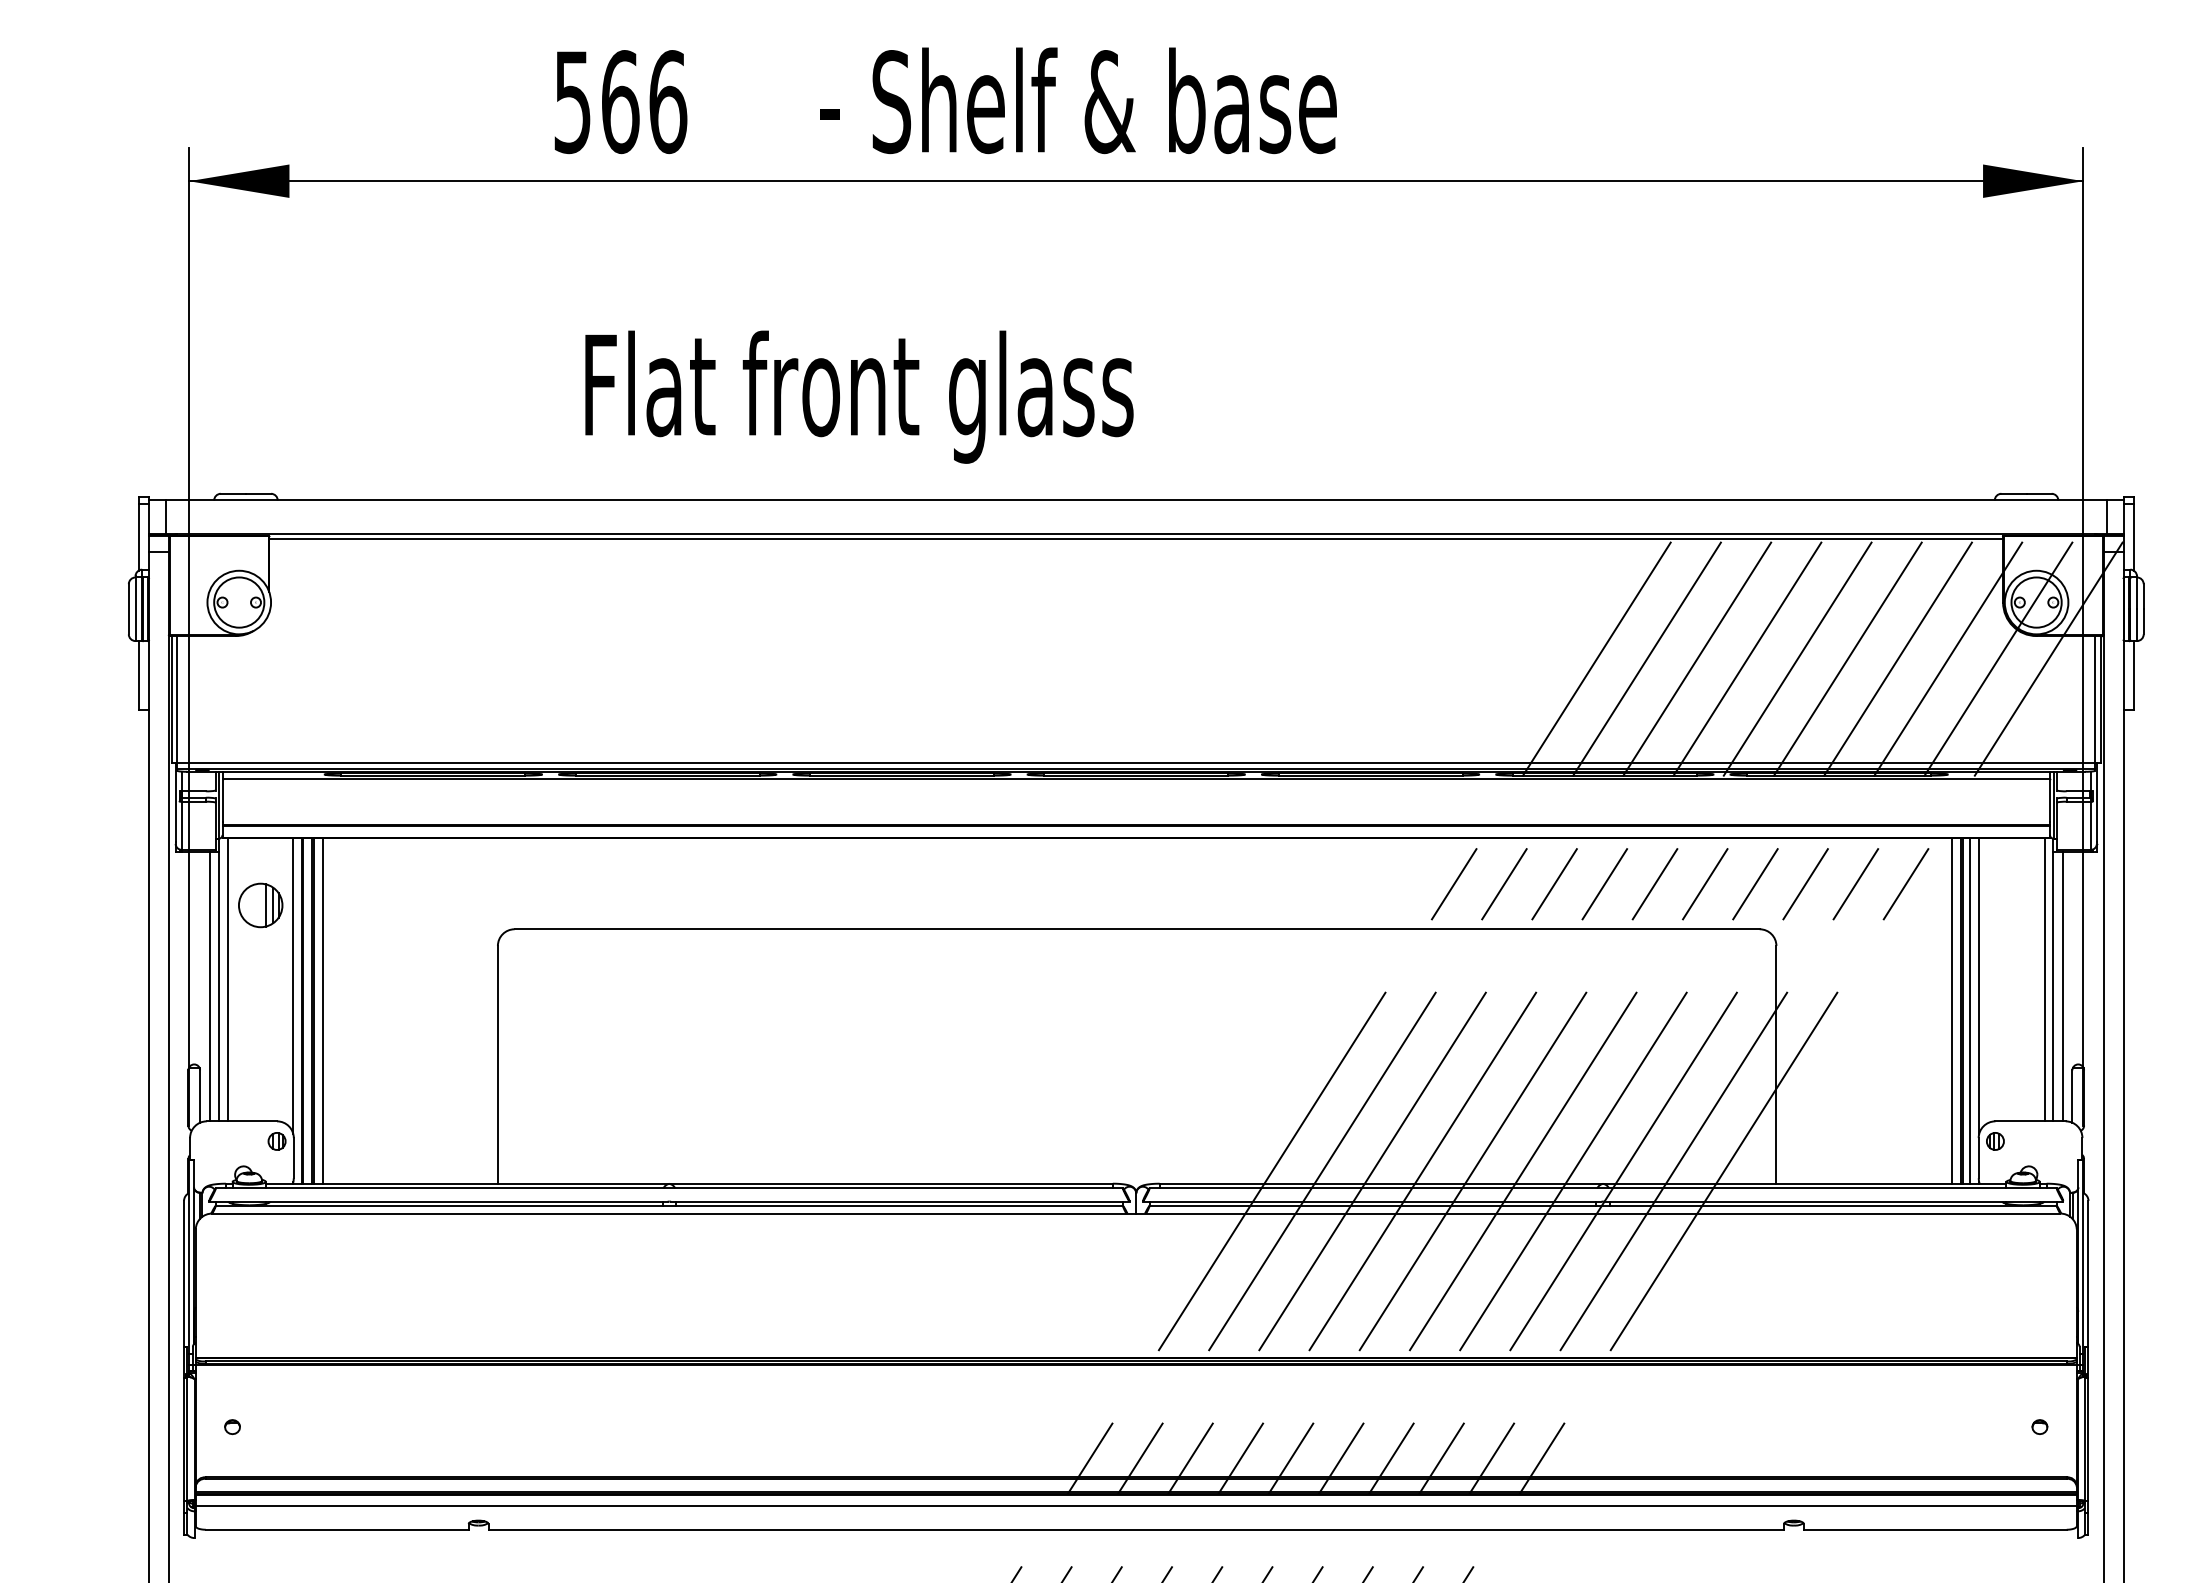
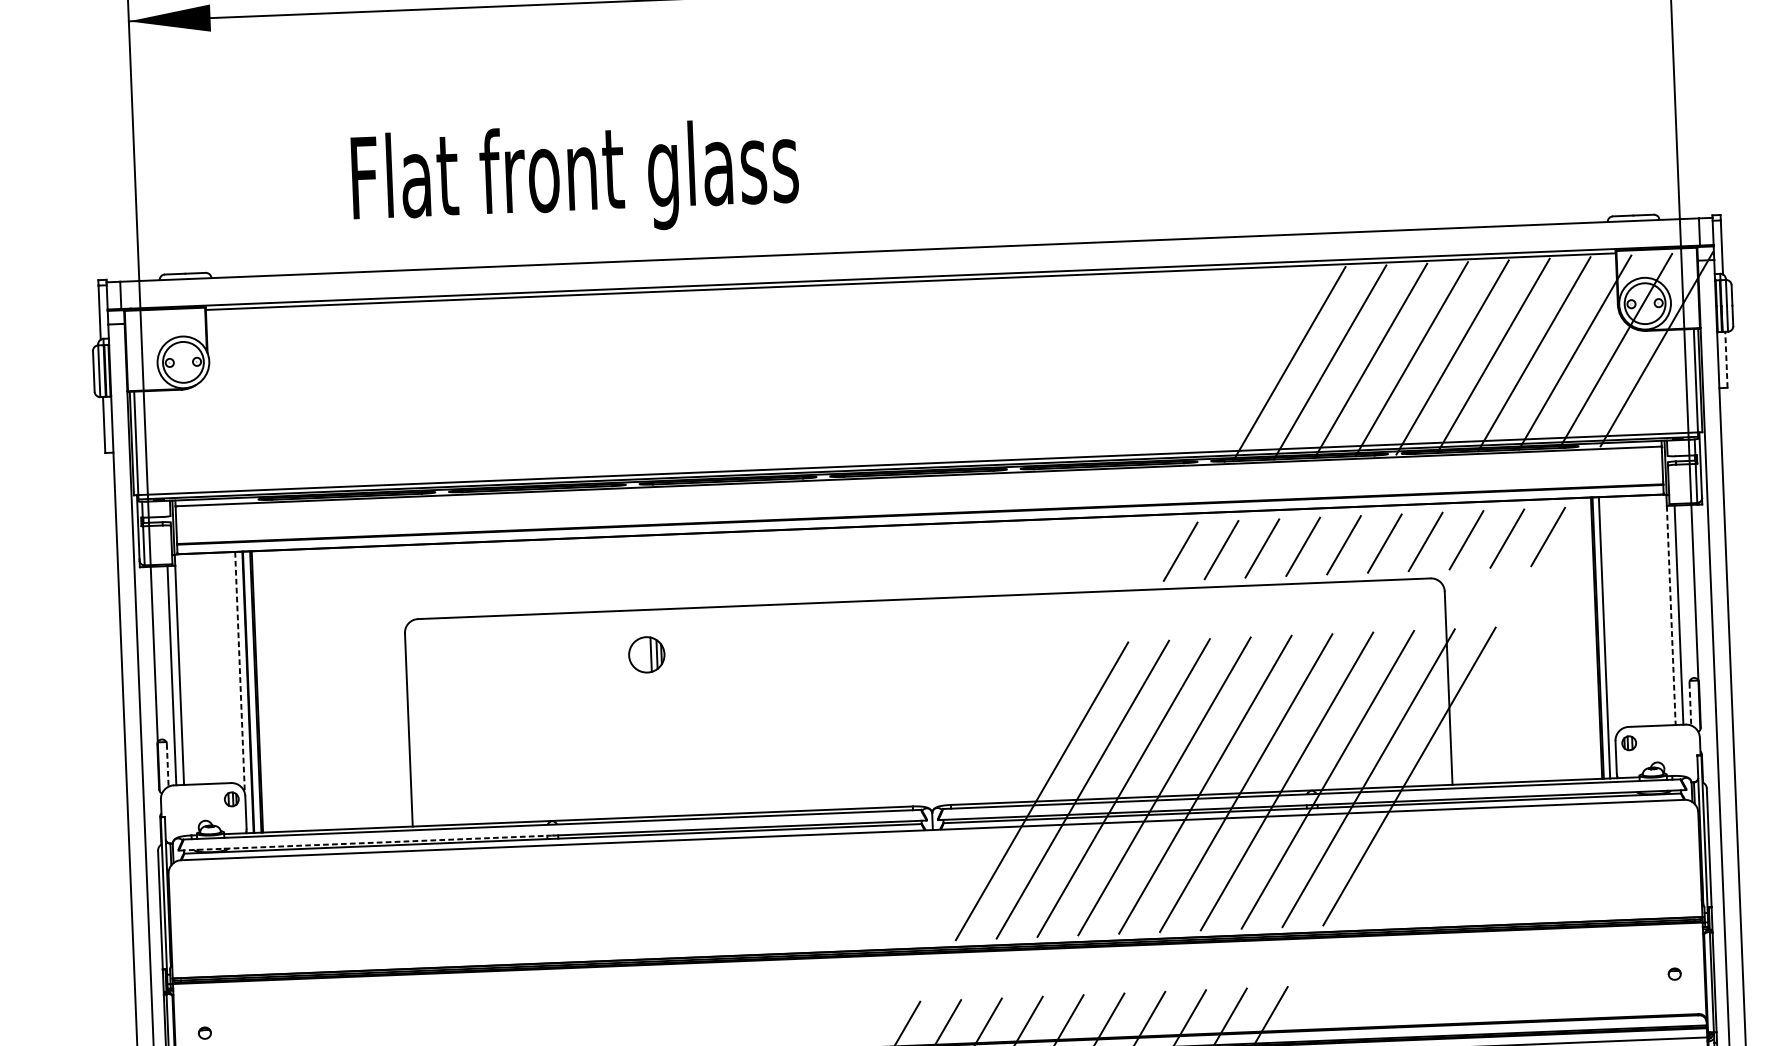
text: (859, 396) -> (575, 178), moved
line: (2133, 675) -> (1726, 359), solid -> dashed
part: (260, 905) -> (646, 654), moved
line: (228, 979) -> (187, 669), removed
line: (2044, 979) -> (1663, 609), removed
line: (1979, 985) -> (1611, 616), removed
line: (293, 986) -> (240, 672), solid -> dashed
line: (2053, 986) -> (1671, 615), solid -> dashed
line: (322, 1010) -> (264, 691), removed
line: (1951, 1010) -> (1589, 638), removed
line: (200, 1097) -> (168, 766), solid -> dashed
line: (2072, 1097) -> (1690, 705), solid -> dashed
line: (439, 1201) -> (365, 842), solid -> dashed

